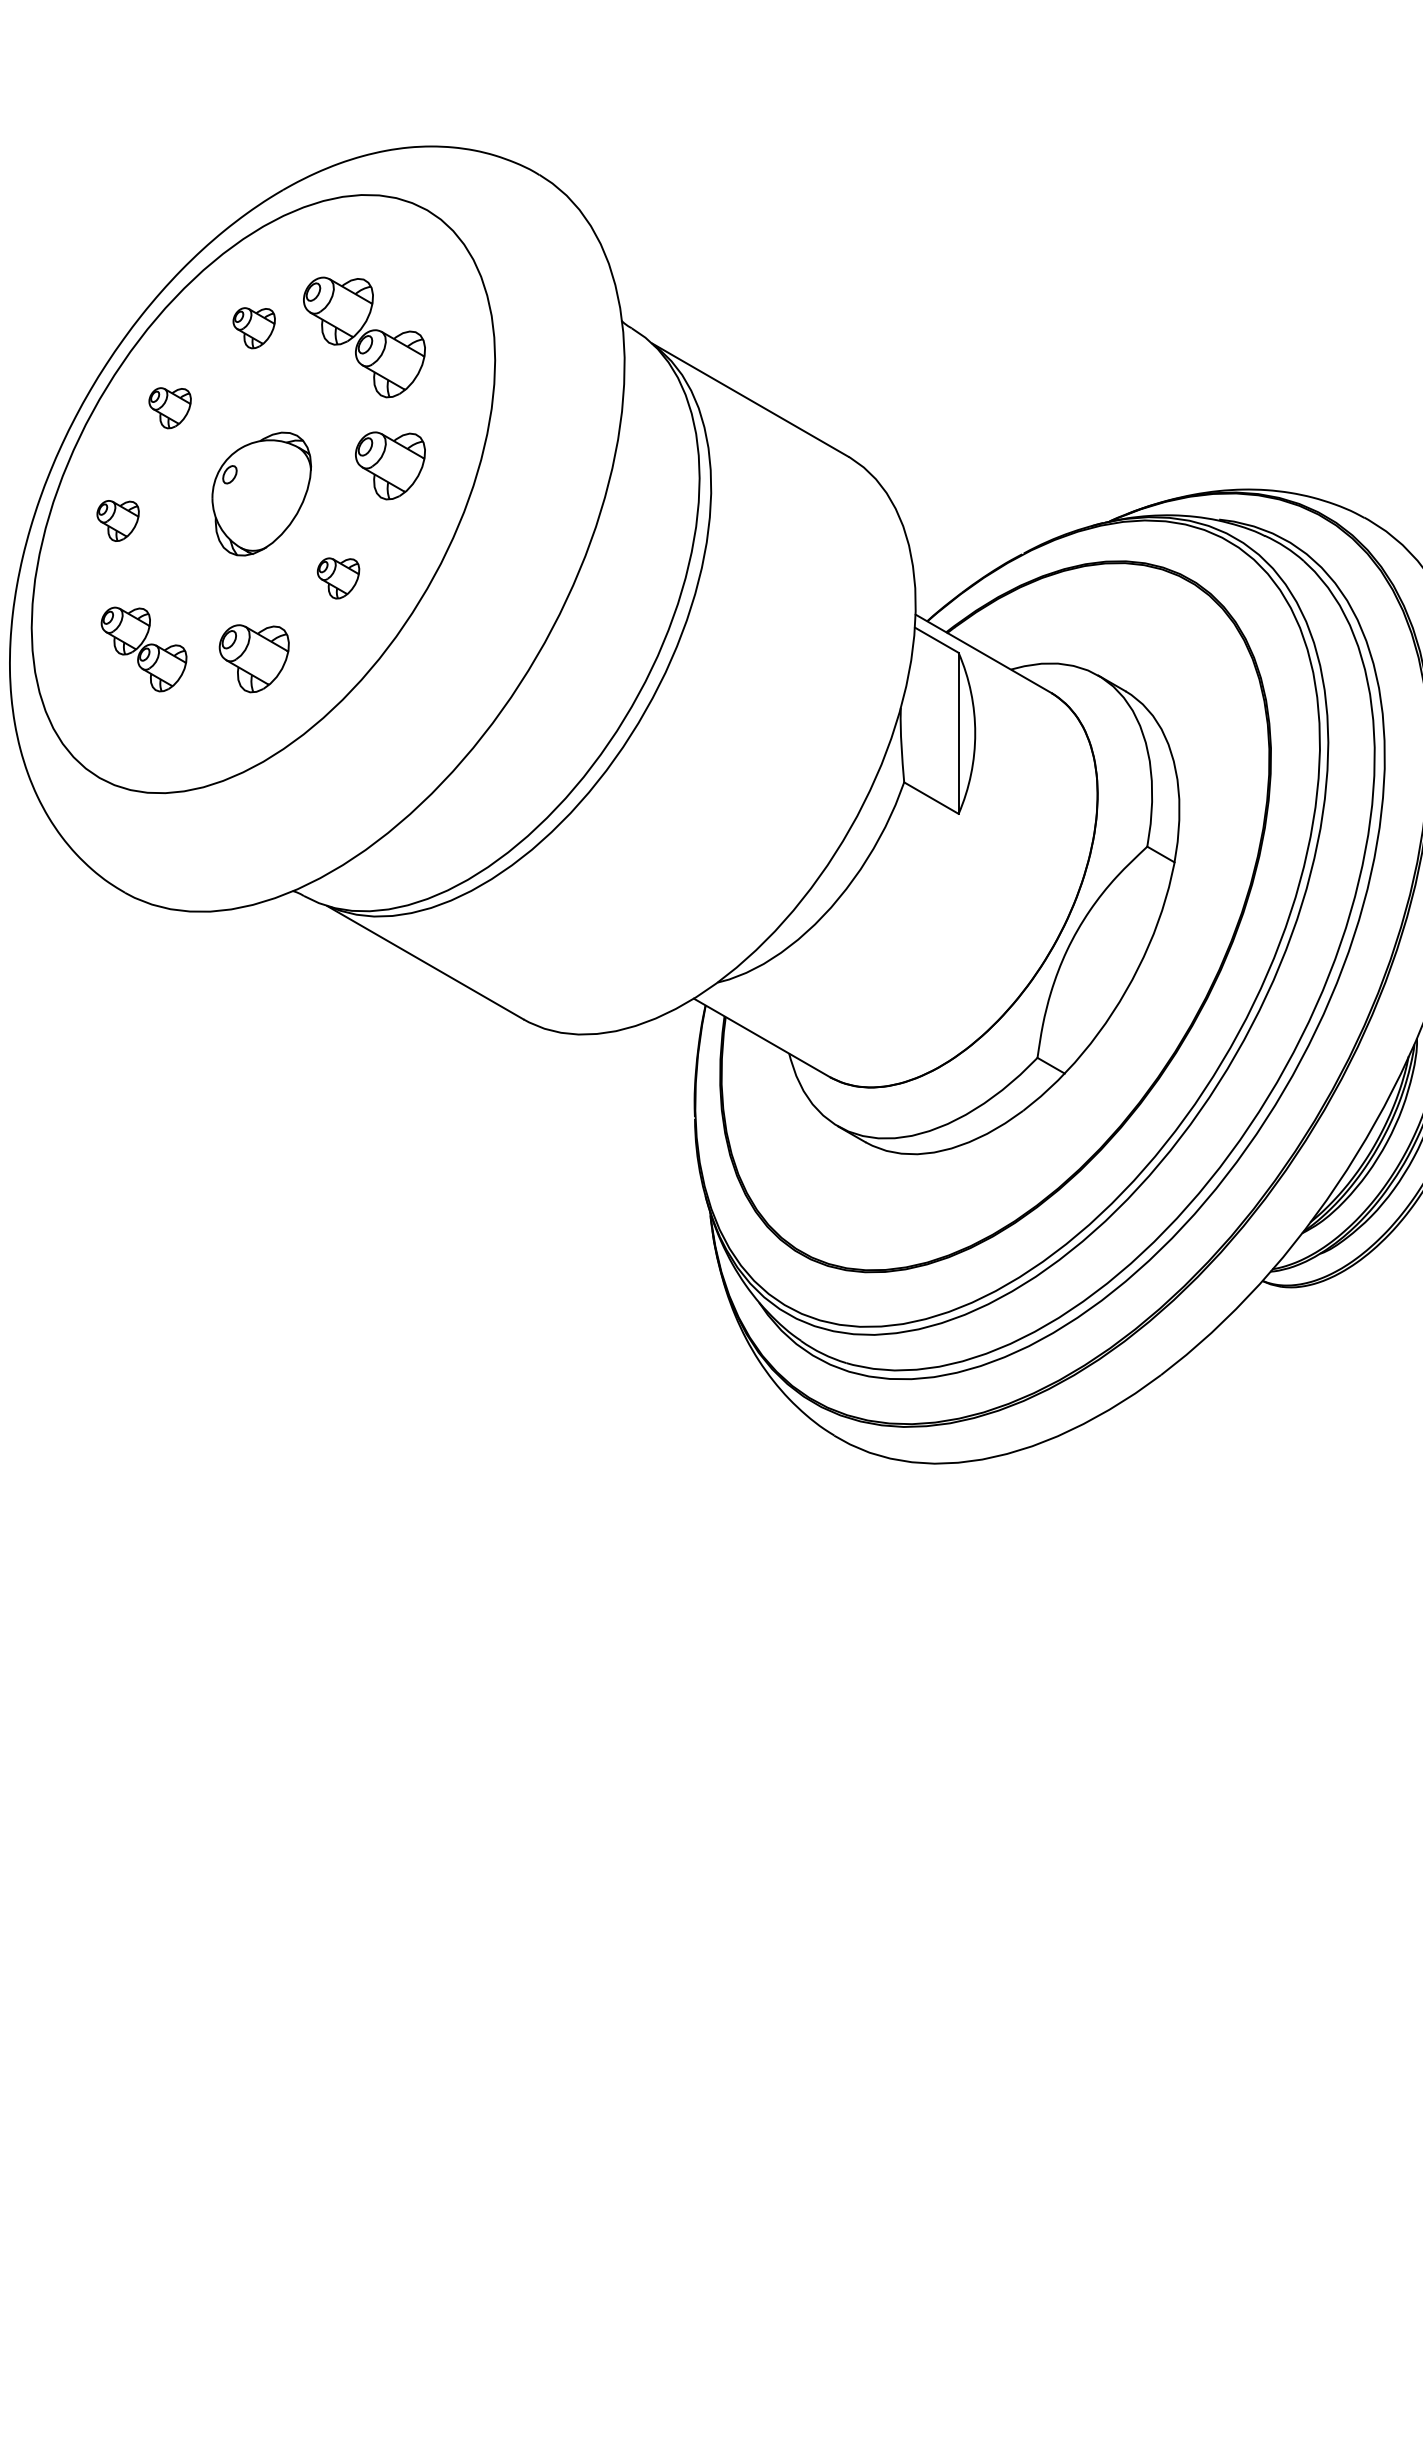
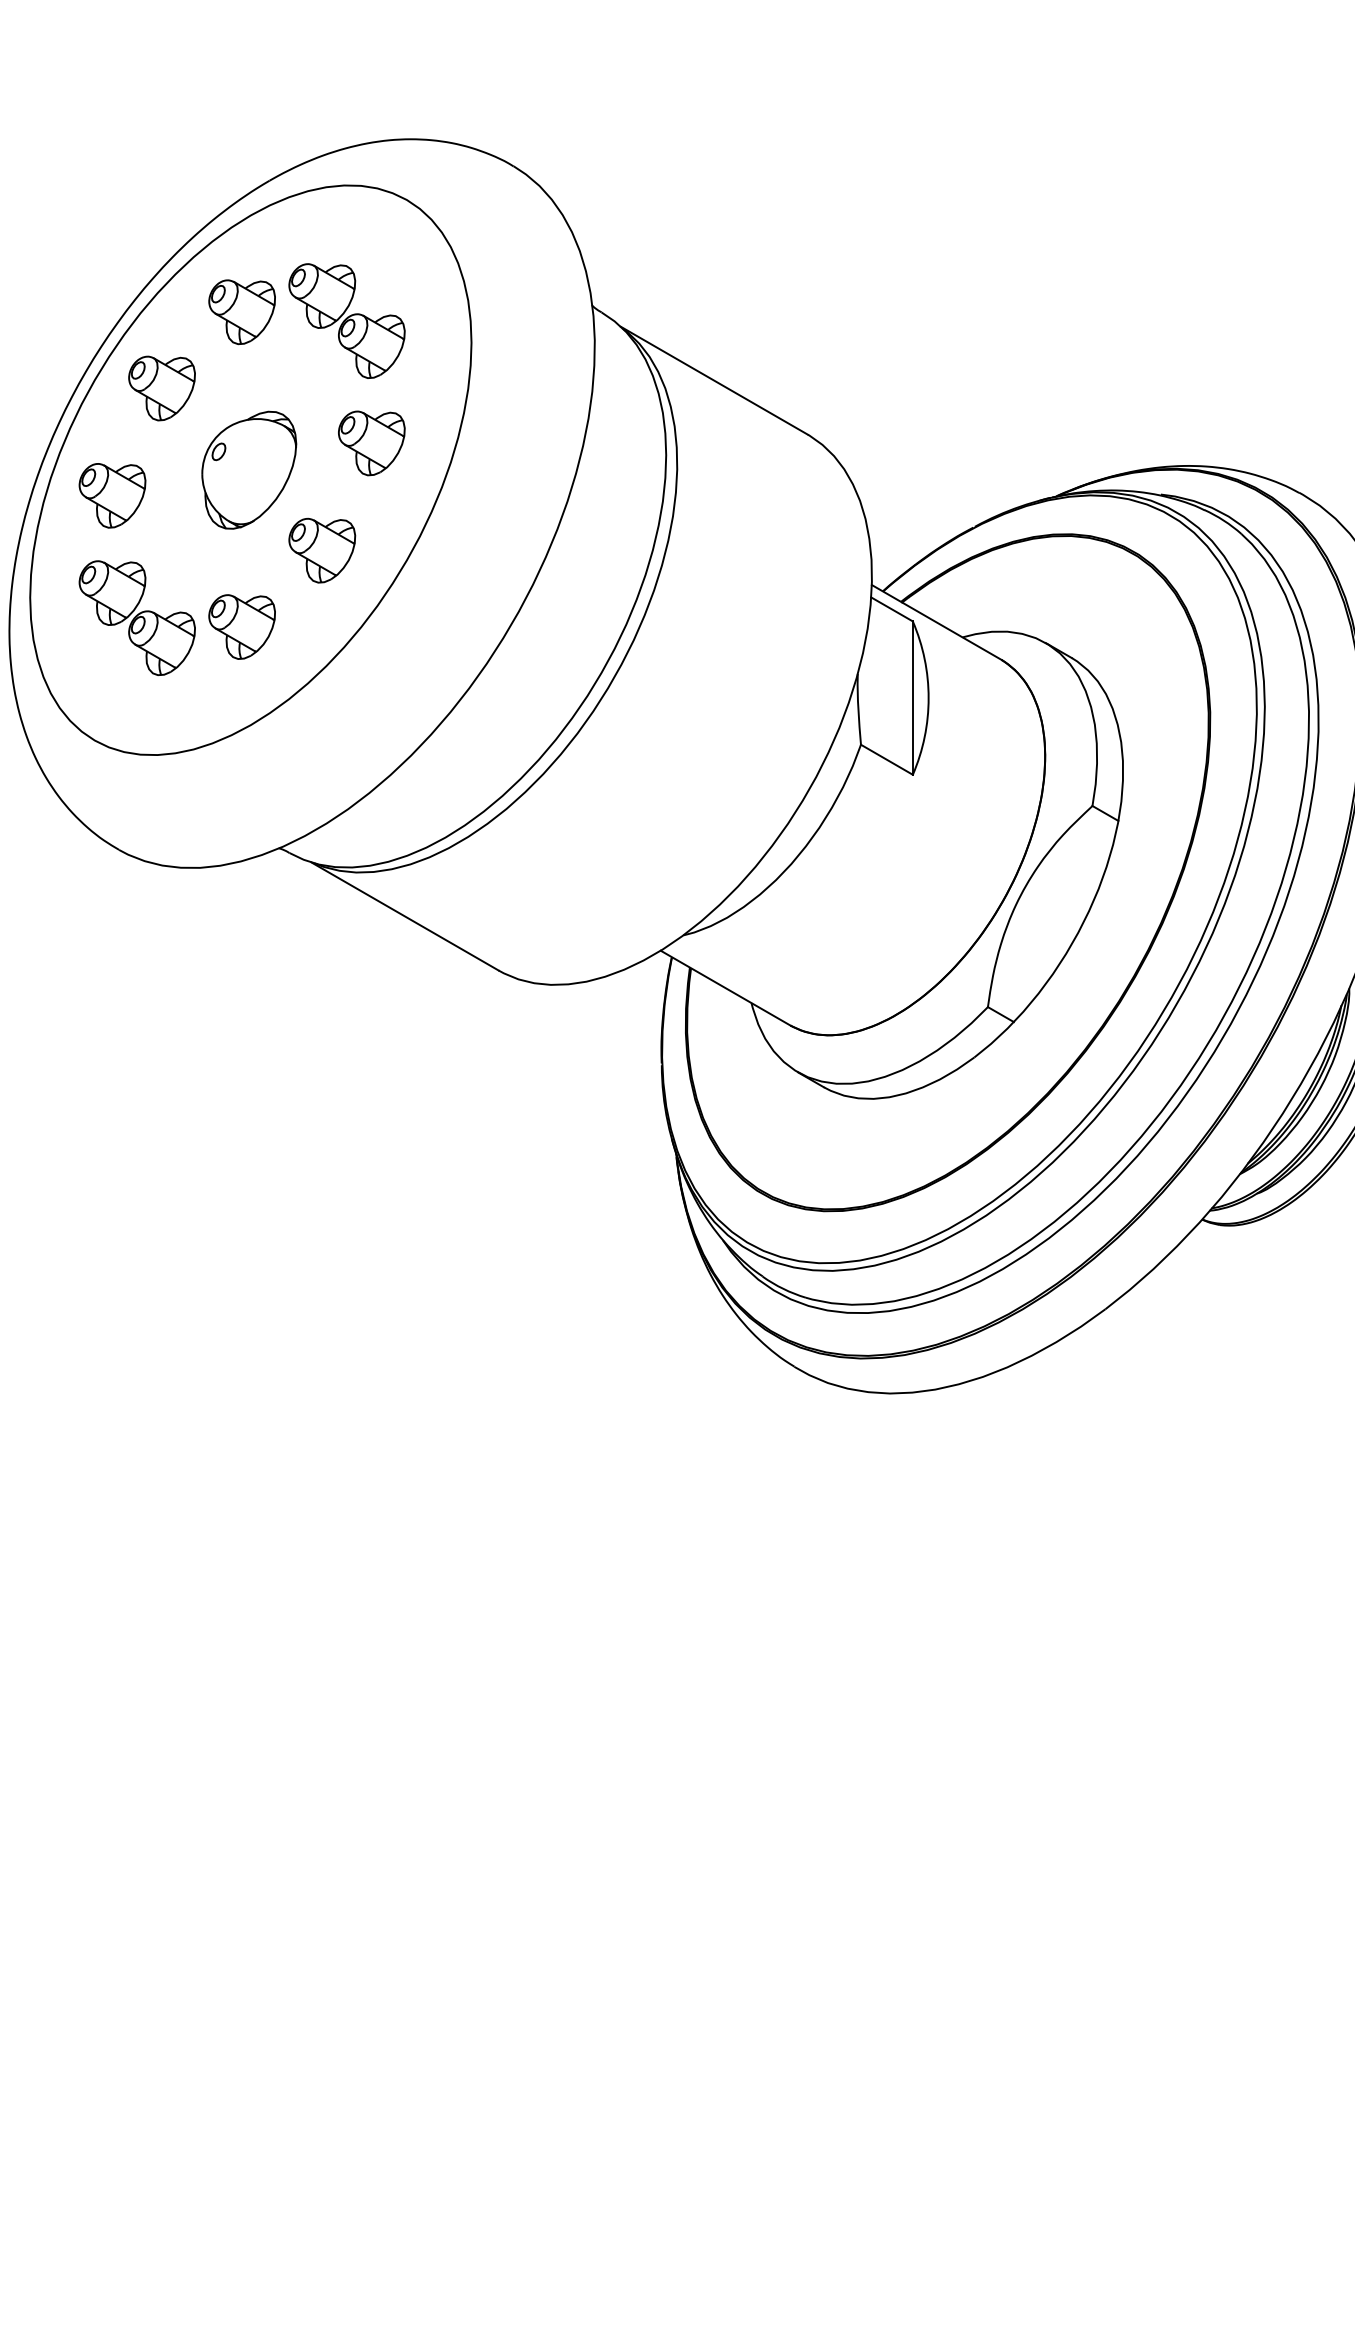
part: (253, 328) -> (241, 312), size x1.67
part: (169, 408) -> (161, 388), size x1.67
part: (118, 520) -> (112, 495), size x1.67
part: (338, 578) -> (322, 550), size x1.67
part: (143, 649) -> (136, 618), size x1.43

